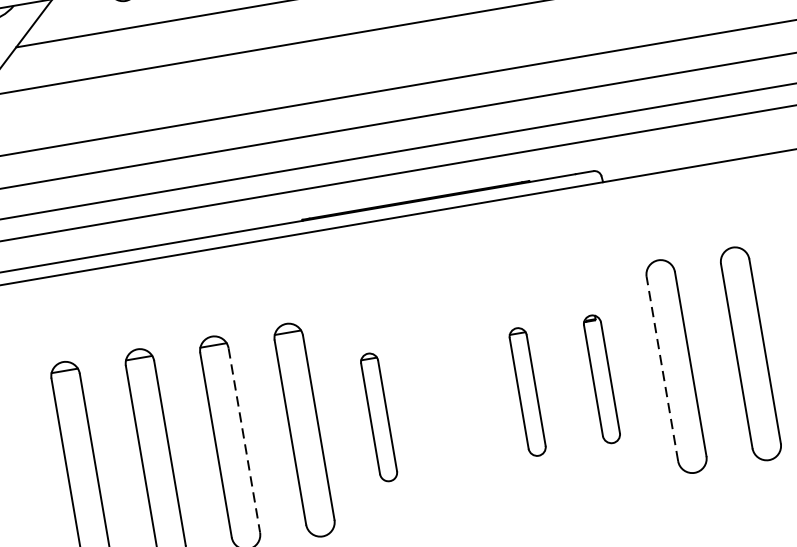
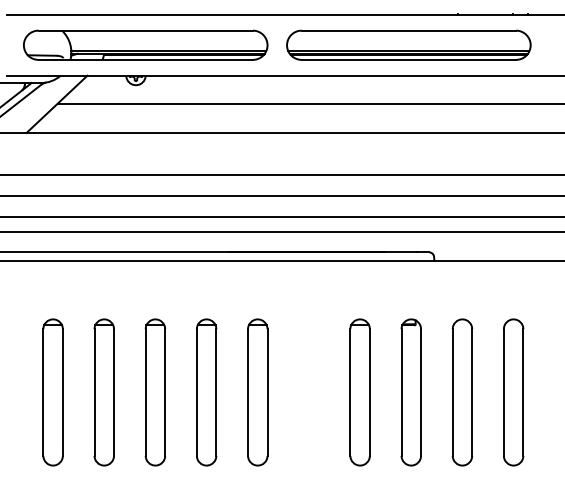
line: (661, 367) -> (452, 391), dashed -> solid
part: (601, 379) -> (410, 392), size x1.67
part: (526, 392) -> (359, 392), size x1.67
part: (378, 417) -> (257, 392), size x1.67
line: (244, 440) -> (165, 392), dashed -> solid

